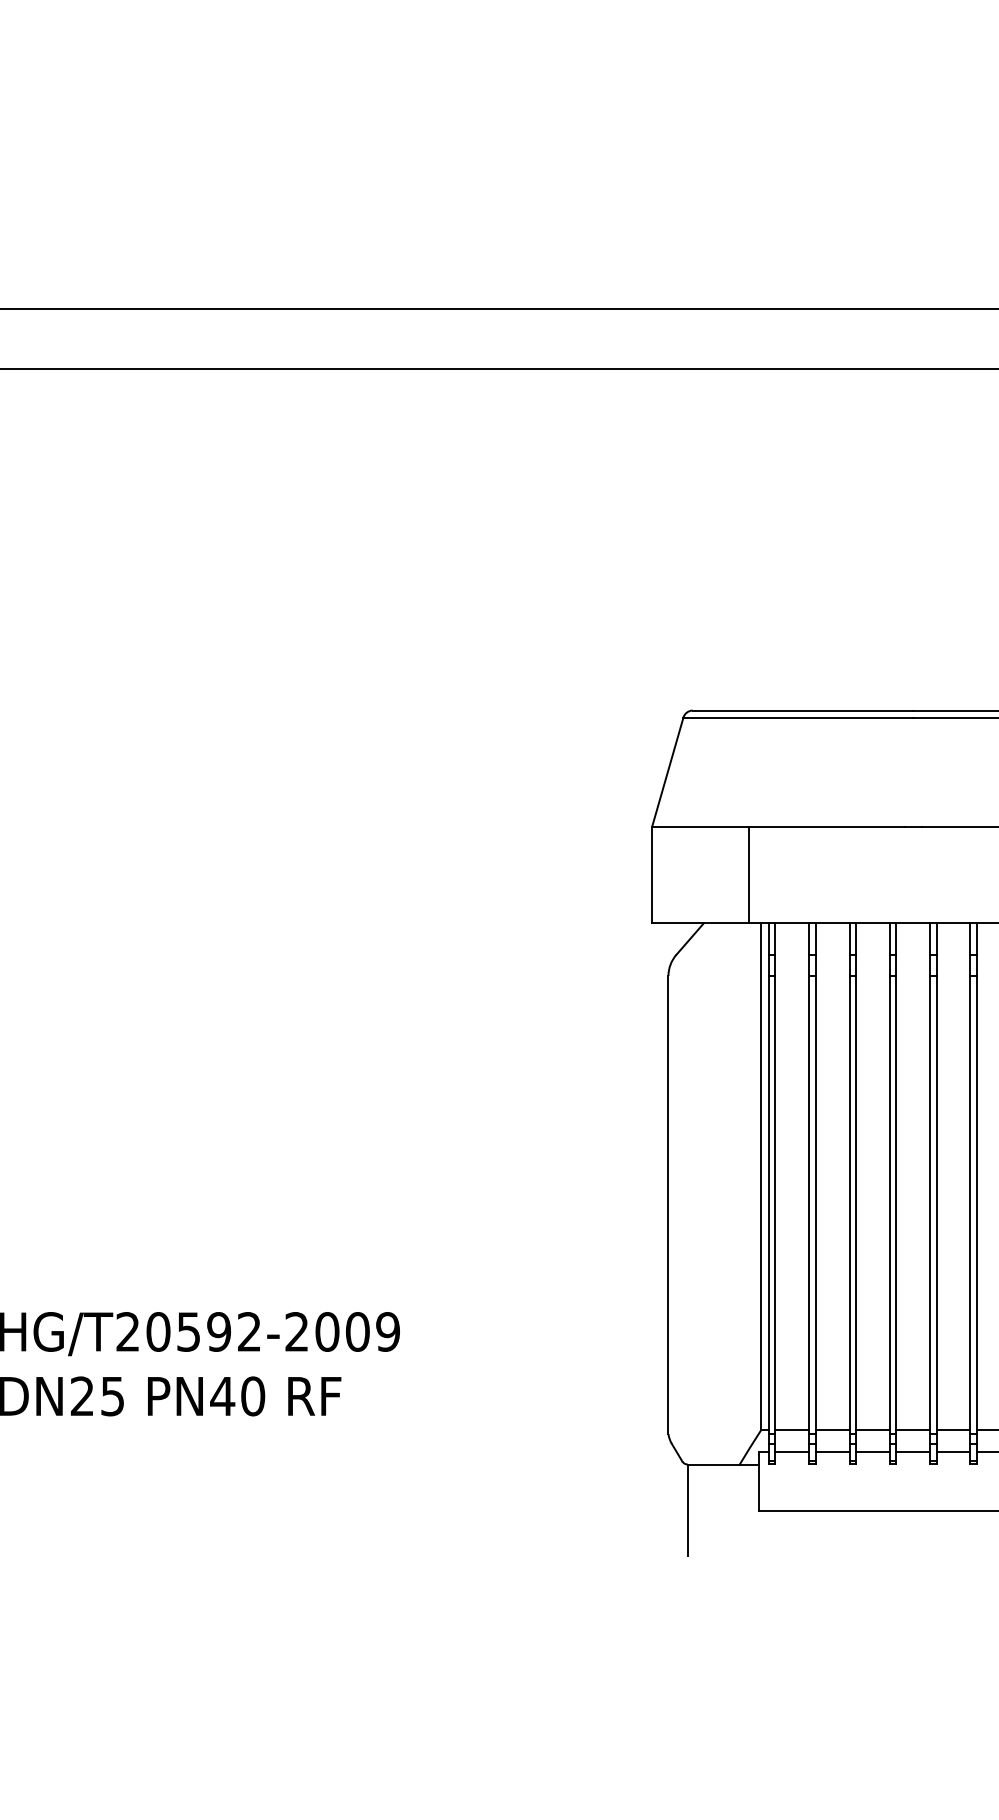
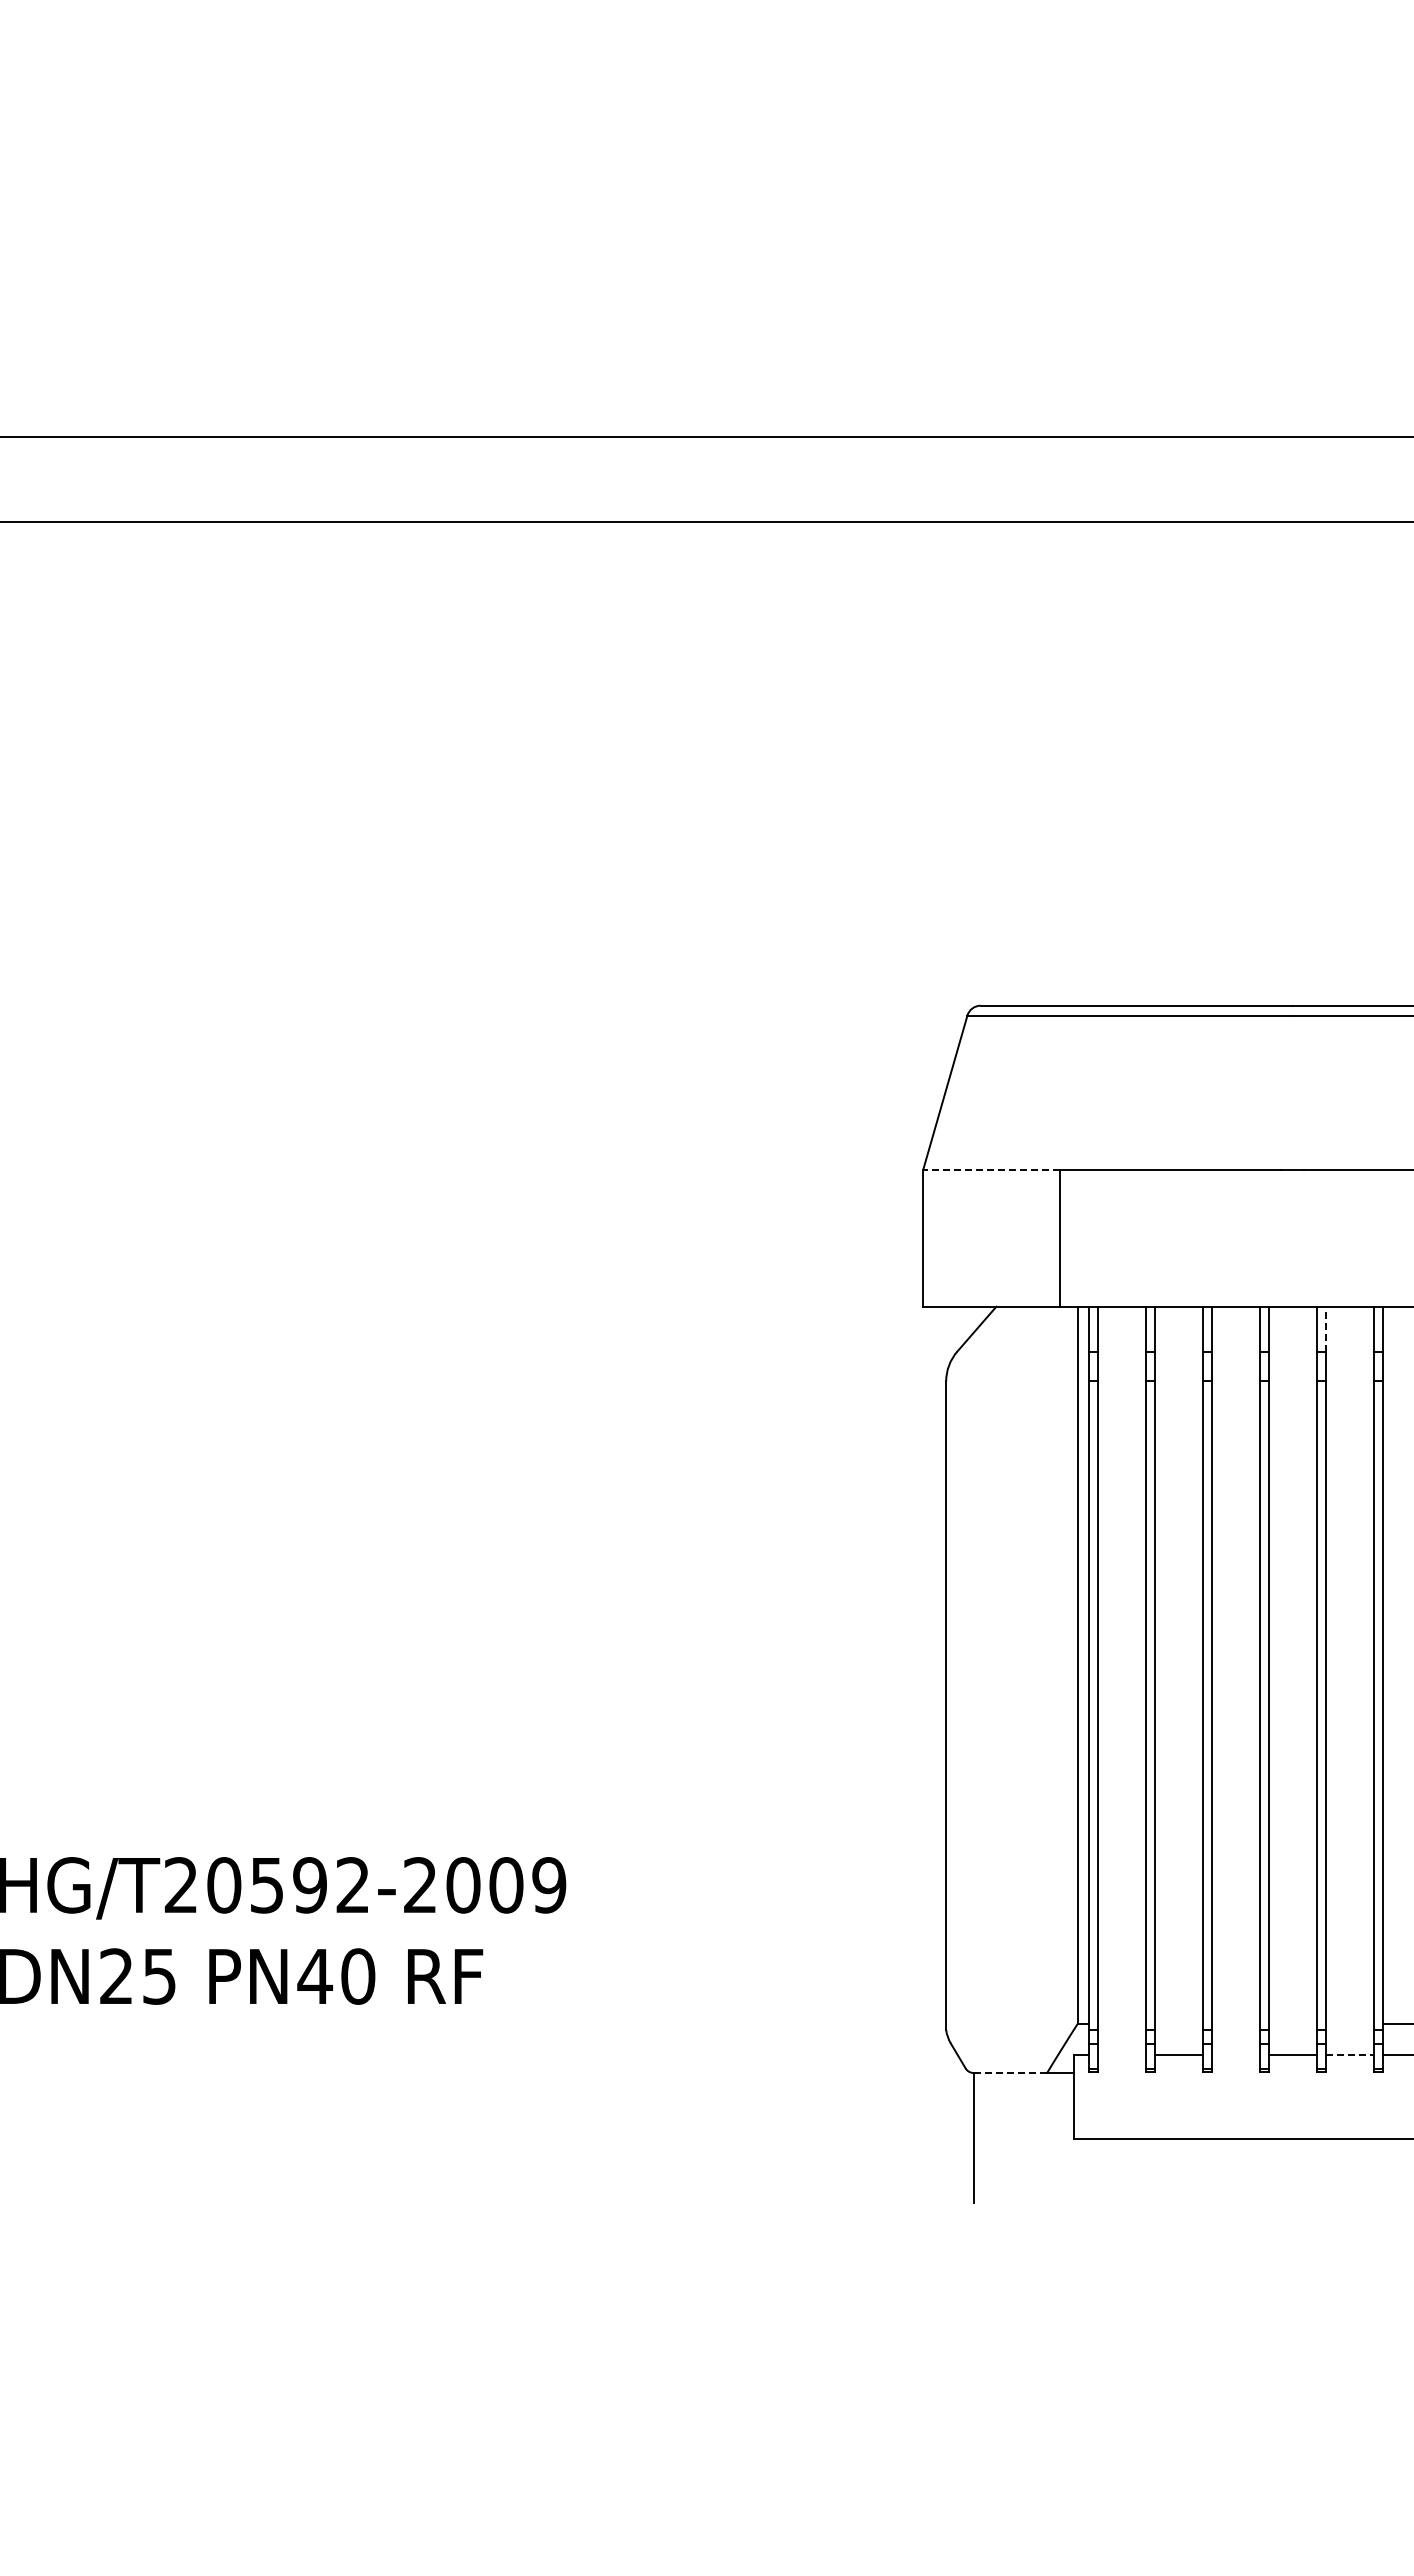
line: (700, 826) -> (991, 1169), solid -> dashed
line: (936, 938) -> (1325, 1328), solid -> dashed
line: (792, 1430) -> (1121, 2024), removed
line: (832, 1430) -> (1178, 2024), removed
line: (872, 1430) -> (1235, 2024), removed
line: (913, 1430) -> (1292, 2024), removed
line: (953, 1430) -> (1349, 2024), removed
line: (792, 1451) -> (1121, 2054), removed
line: (872, 1451) -> (1235, 2054), removed
line: (953, 1451) -> (1349, 2054), solid -> dashed
line: (713, 1464) -> (1010, 2072), solid -> dashed

